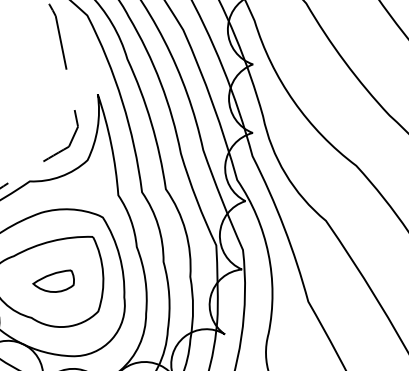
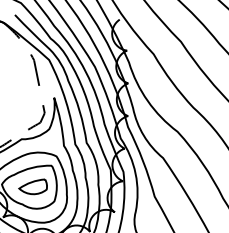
part: (52, 280) -> (32, 186), size x1.43

